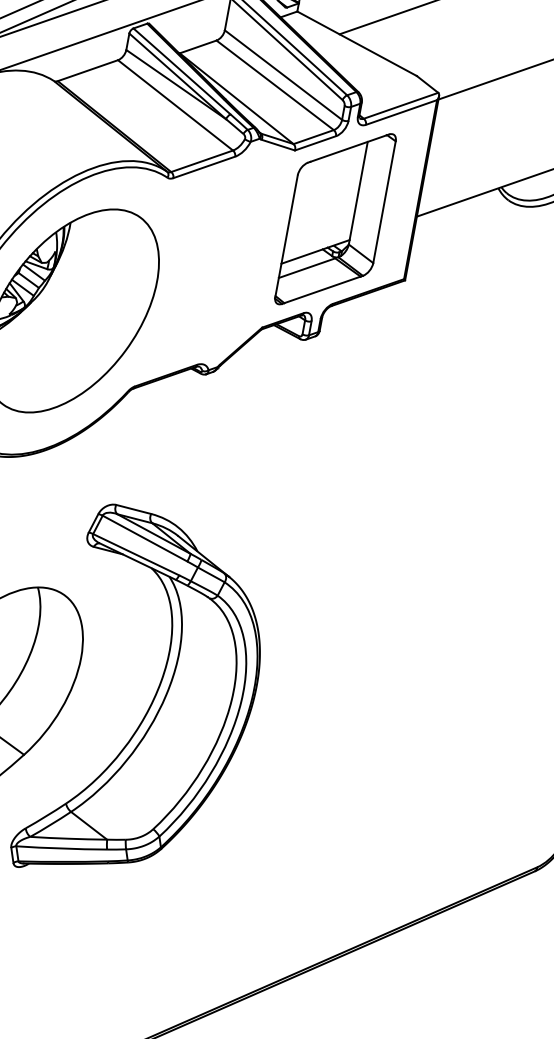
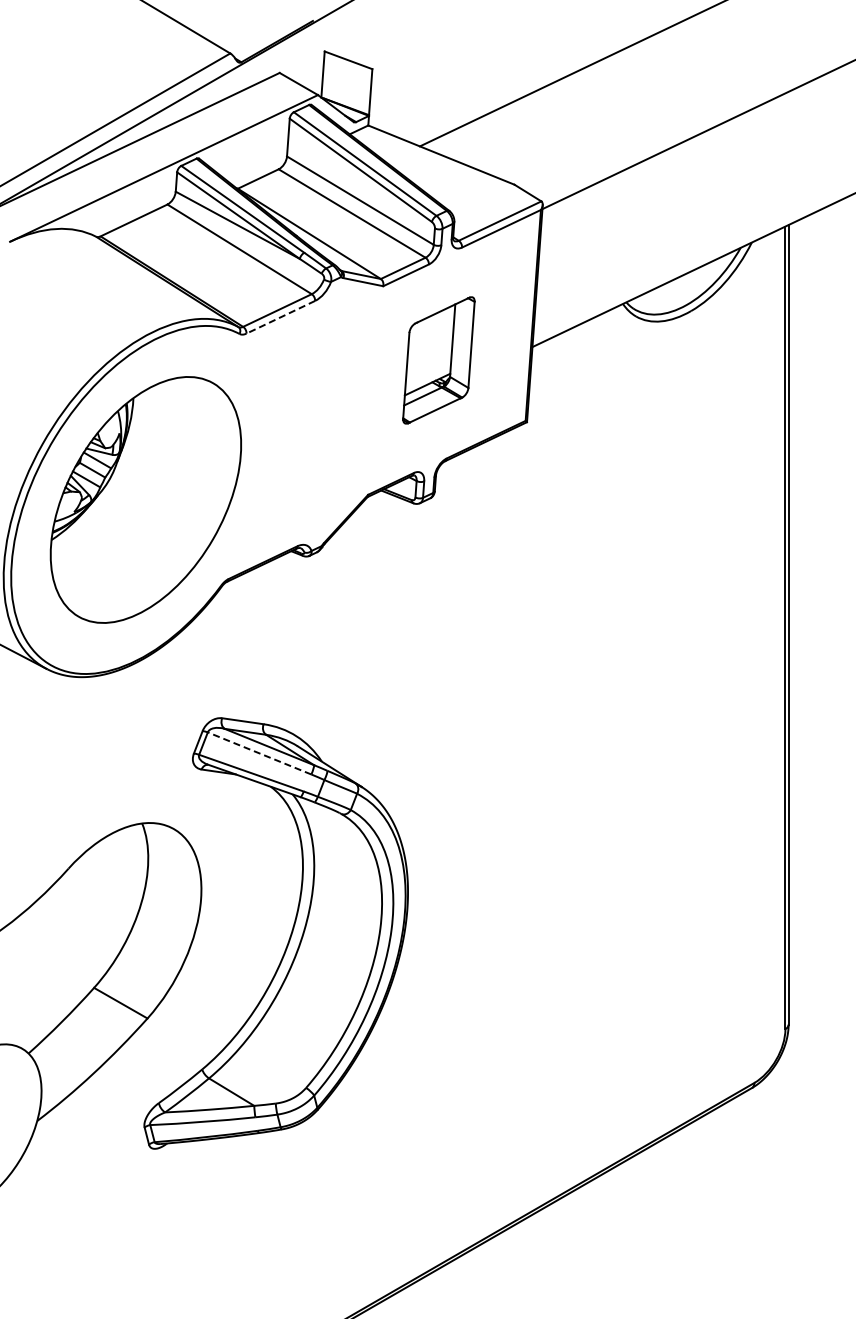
line: (204, 167) -> (280, 317), solid -> dashed
part: (335, 219) -> (438, 360), size x0.6
line: (144, 538) -> (259, 753), solid -> dashed

